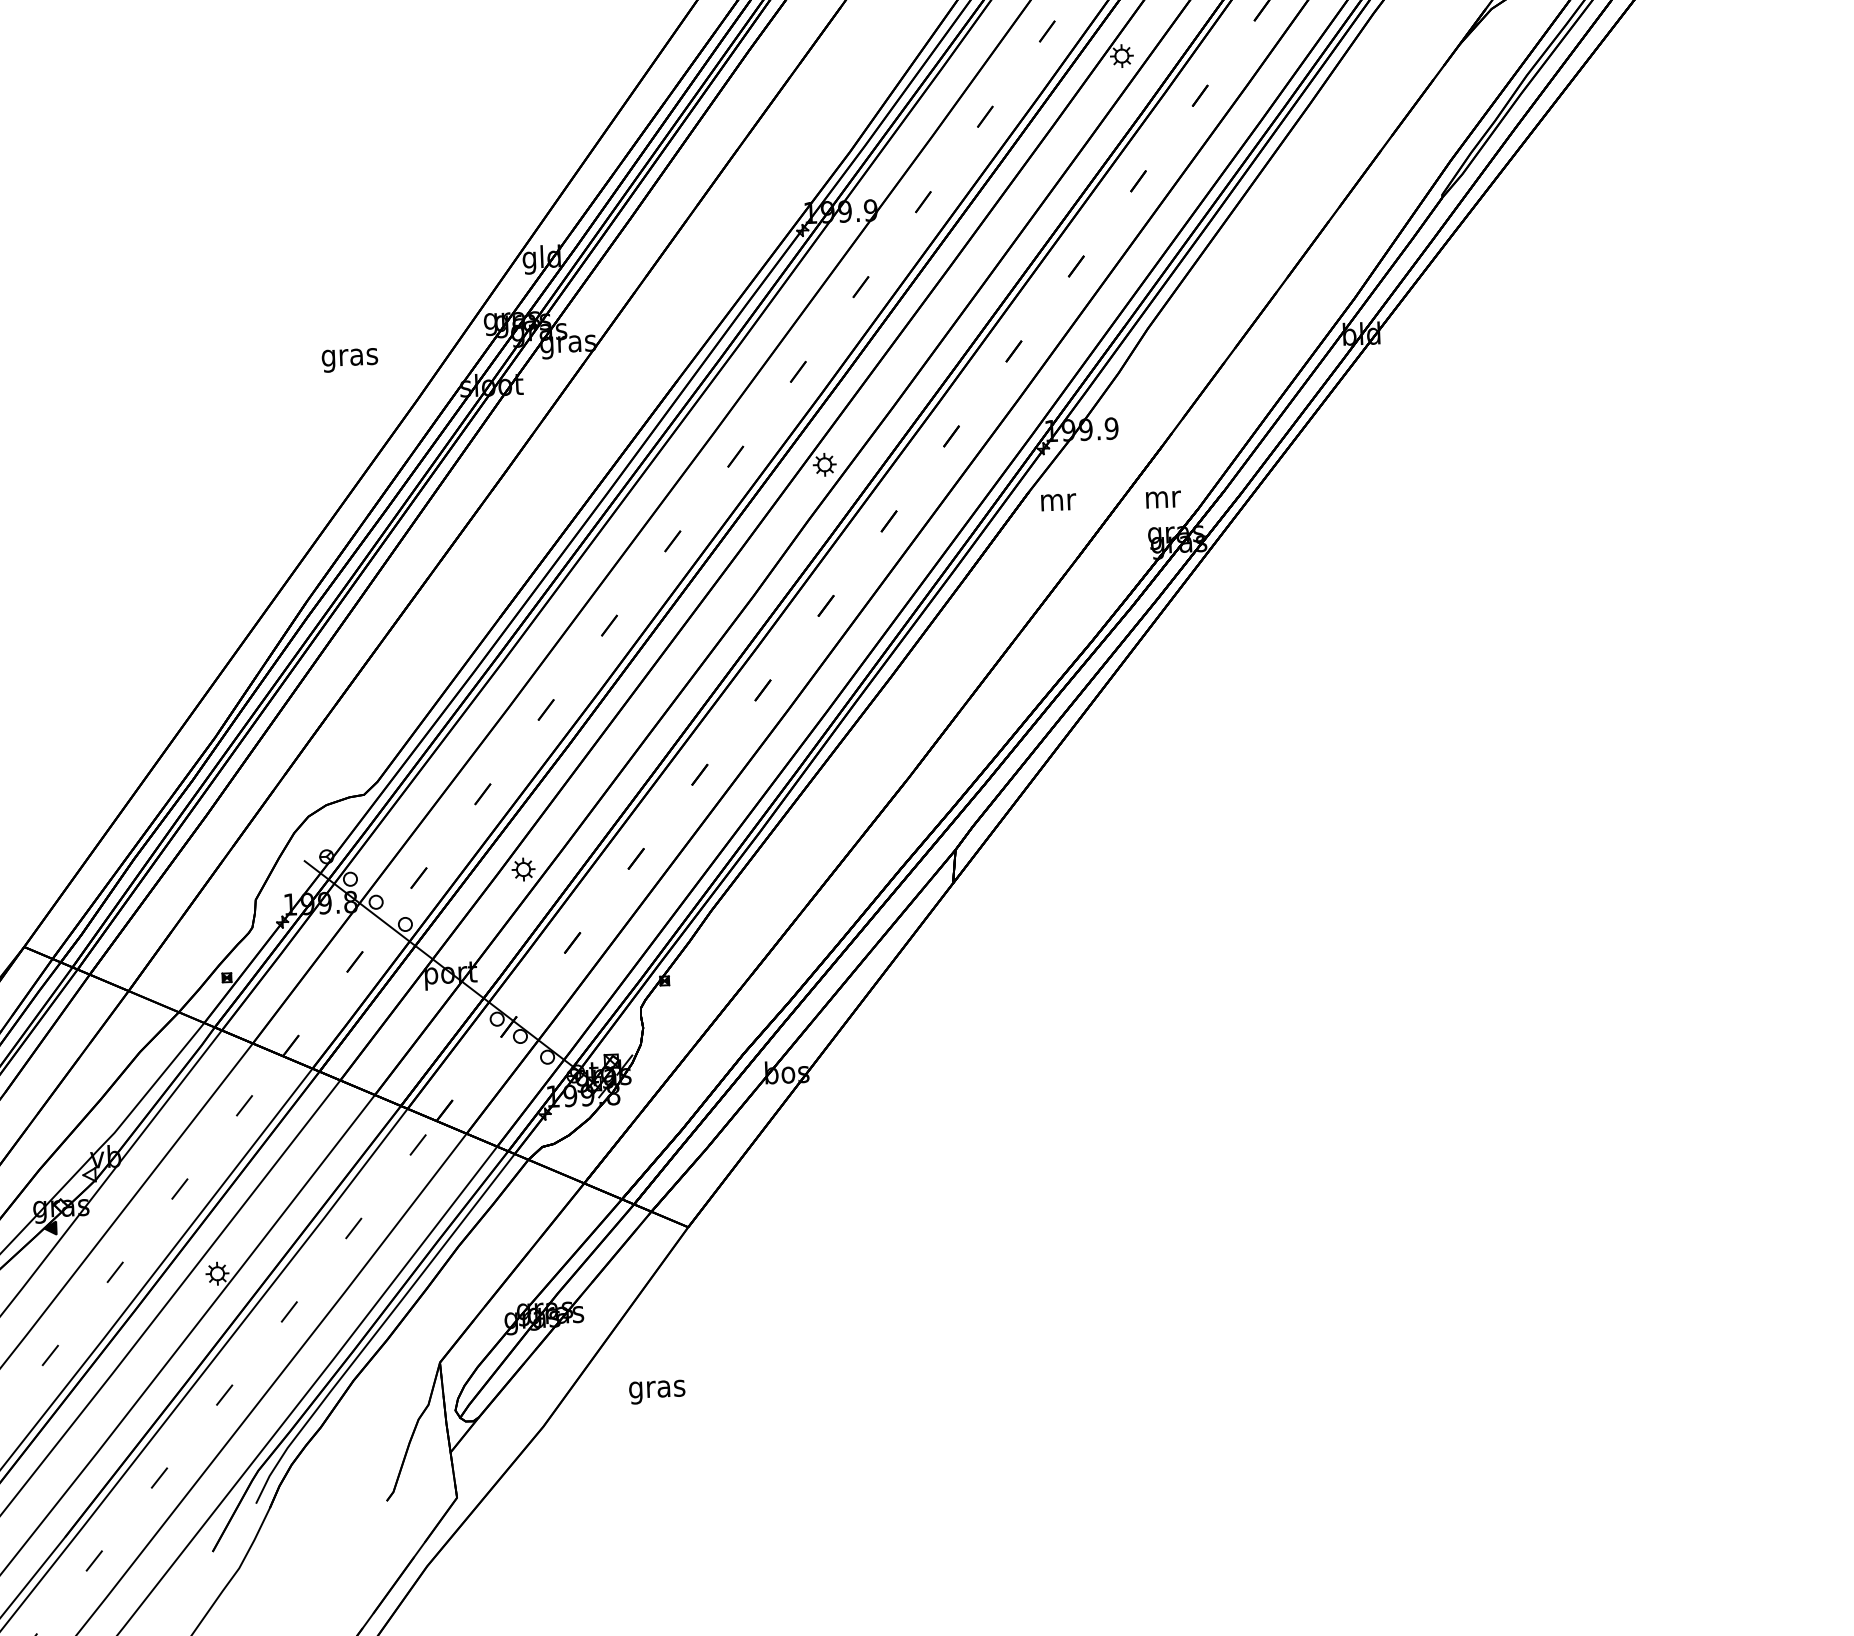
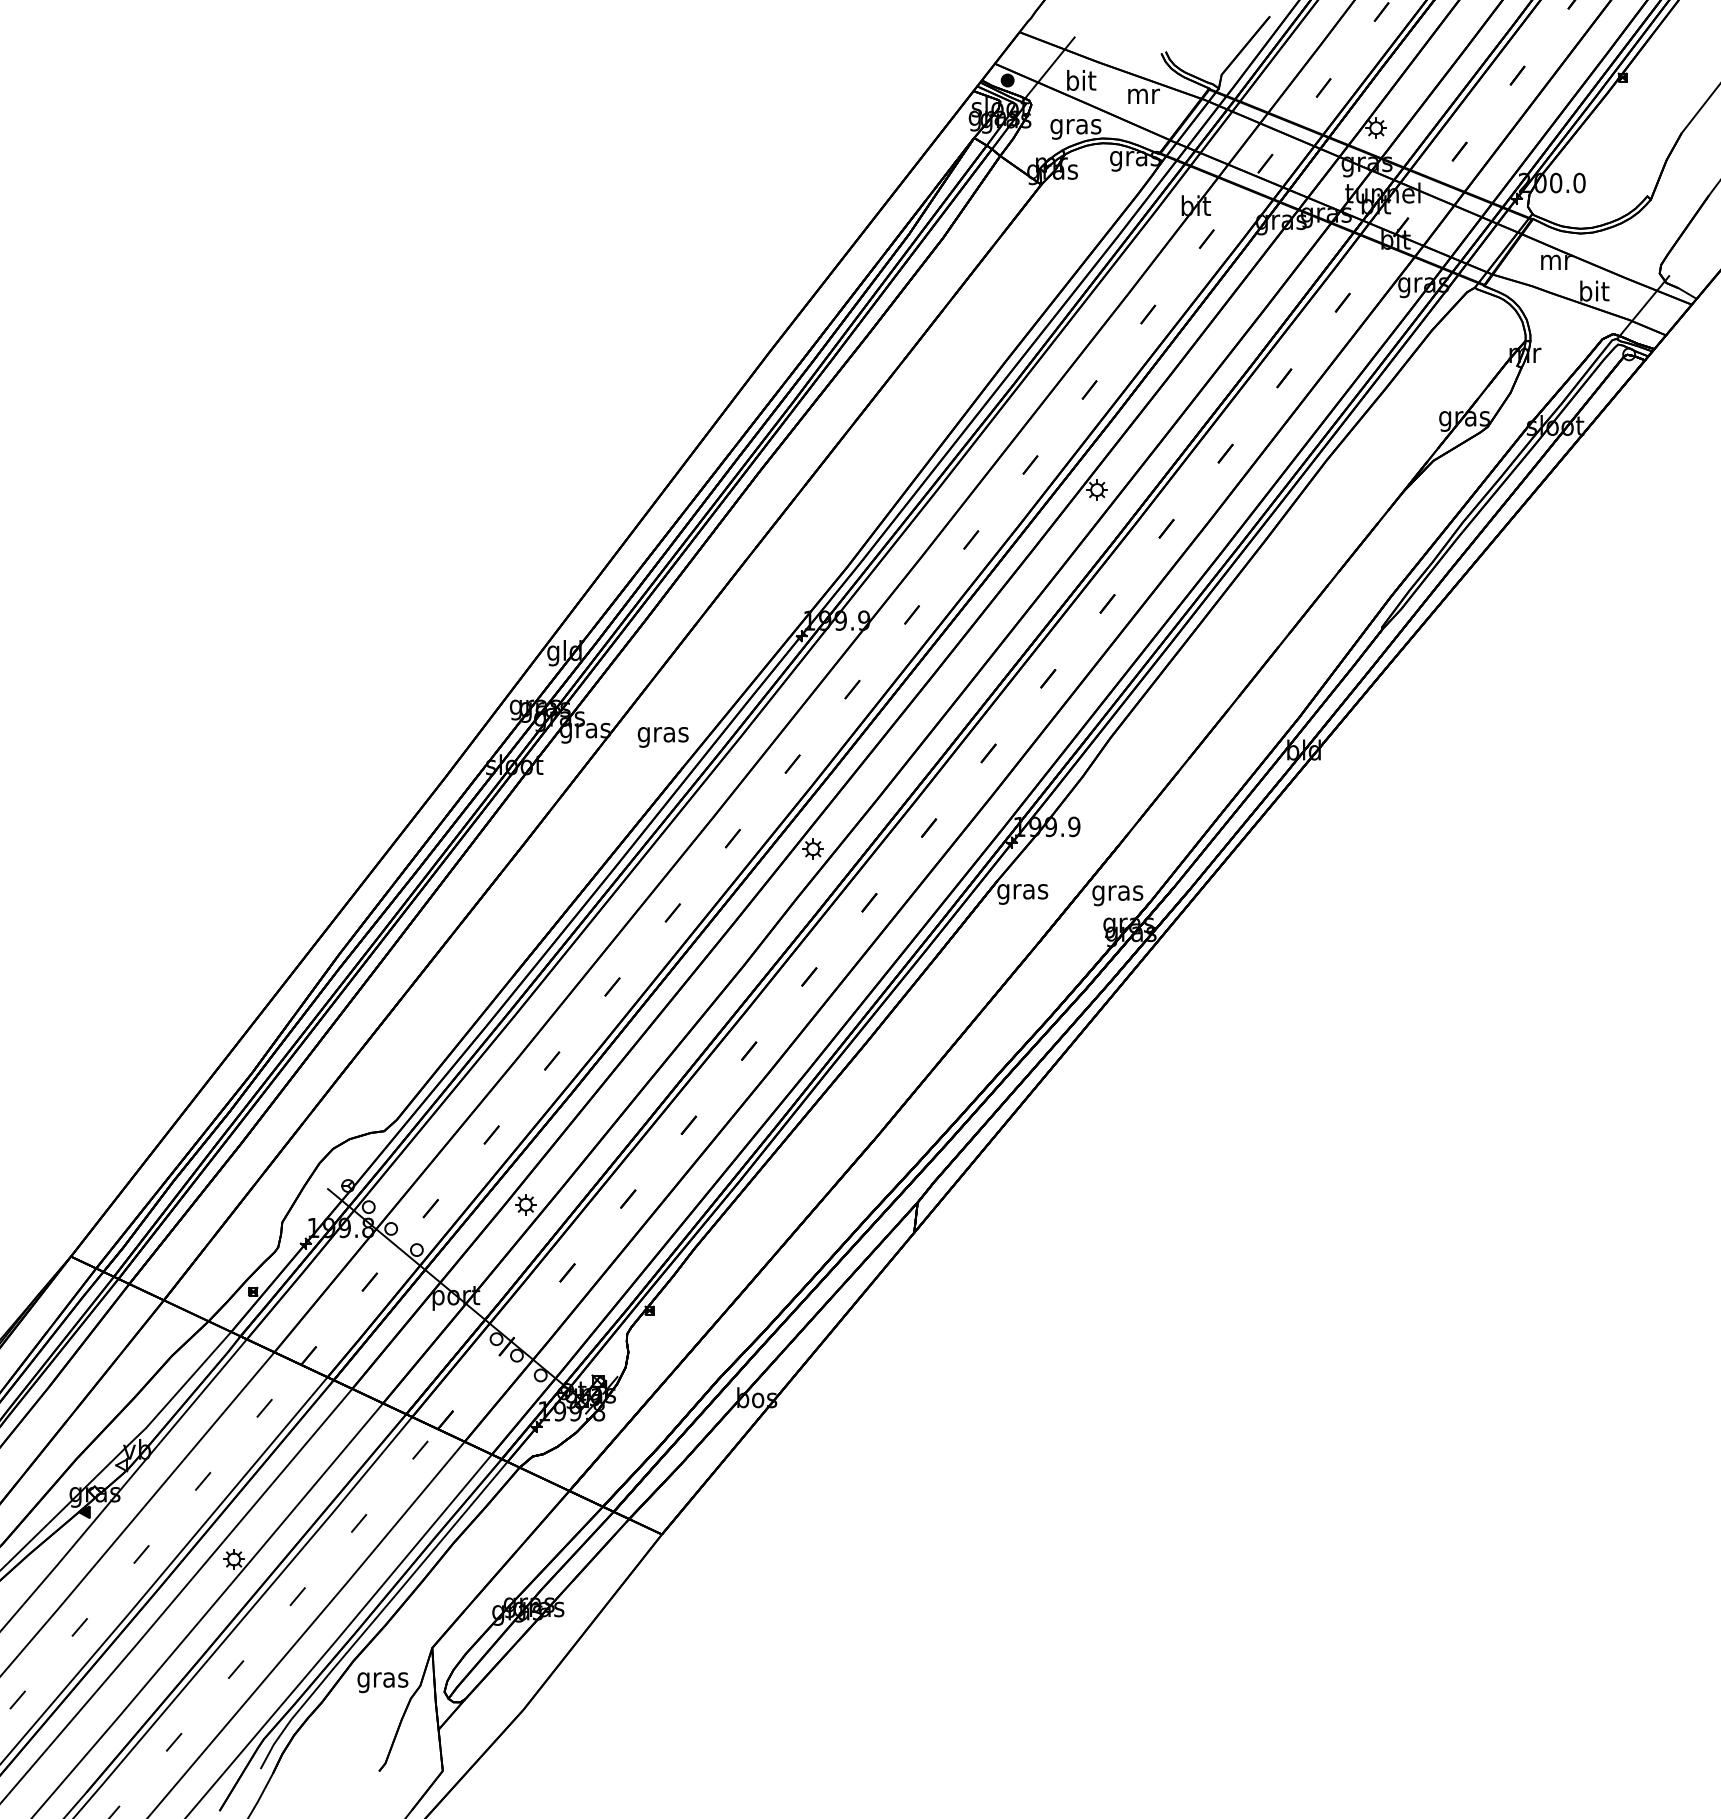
text: (349, 360) -> (662, 737), moved
text: (1162, 502) -> (1117, 895), mr -> gras
text: (1057, 505) -> (1022, 894), mr -> gras
text: (656, 1392) -> (382, 1682), moved

